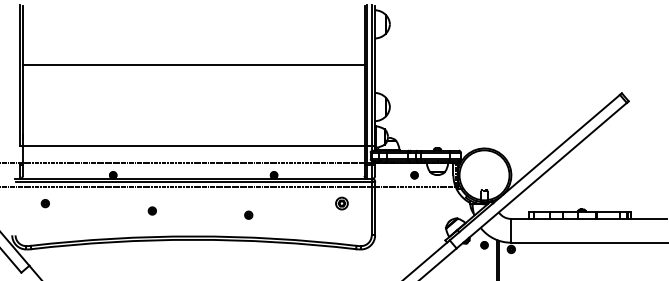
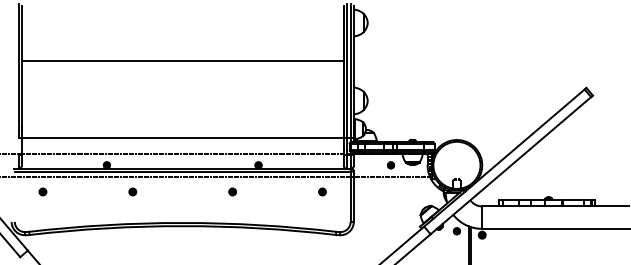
part: (341, 203) -> (322, 191), size x0.62
part: (152, 210) -> (132, 191), moved
part: (248, 214) -> (232, 191), moved

